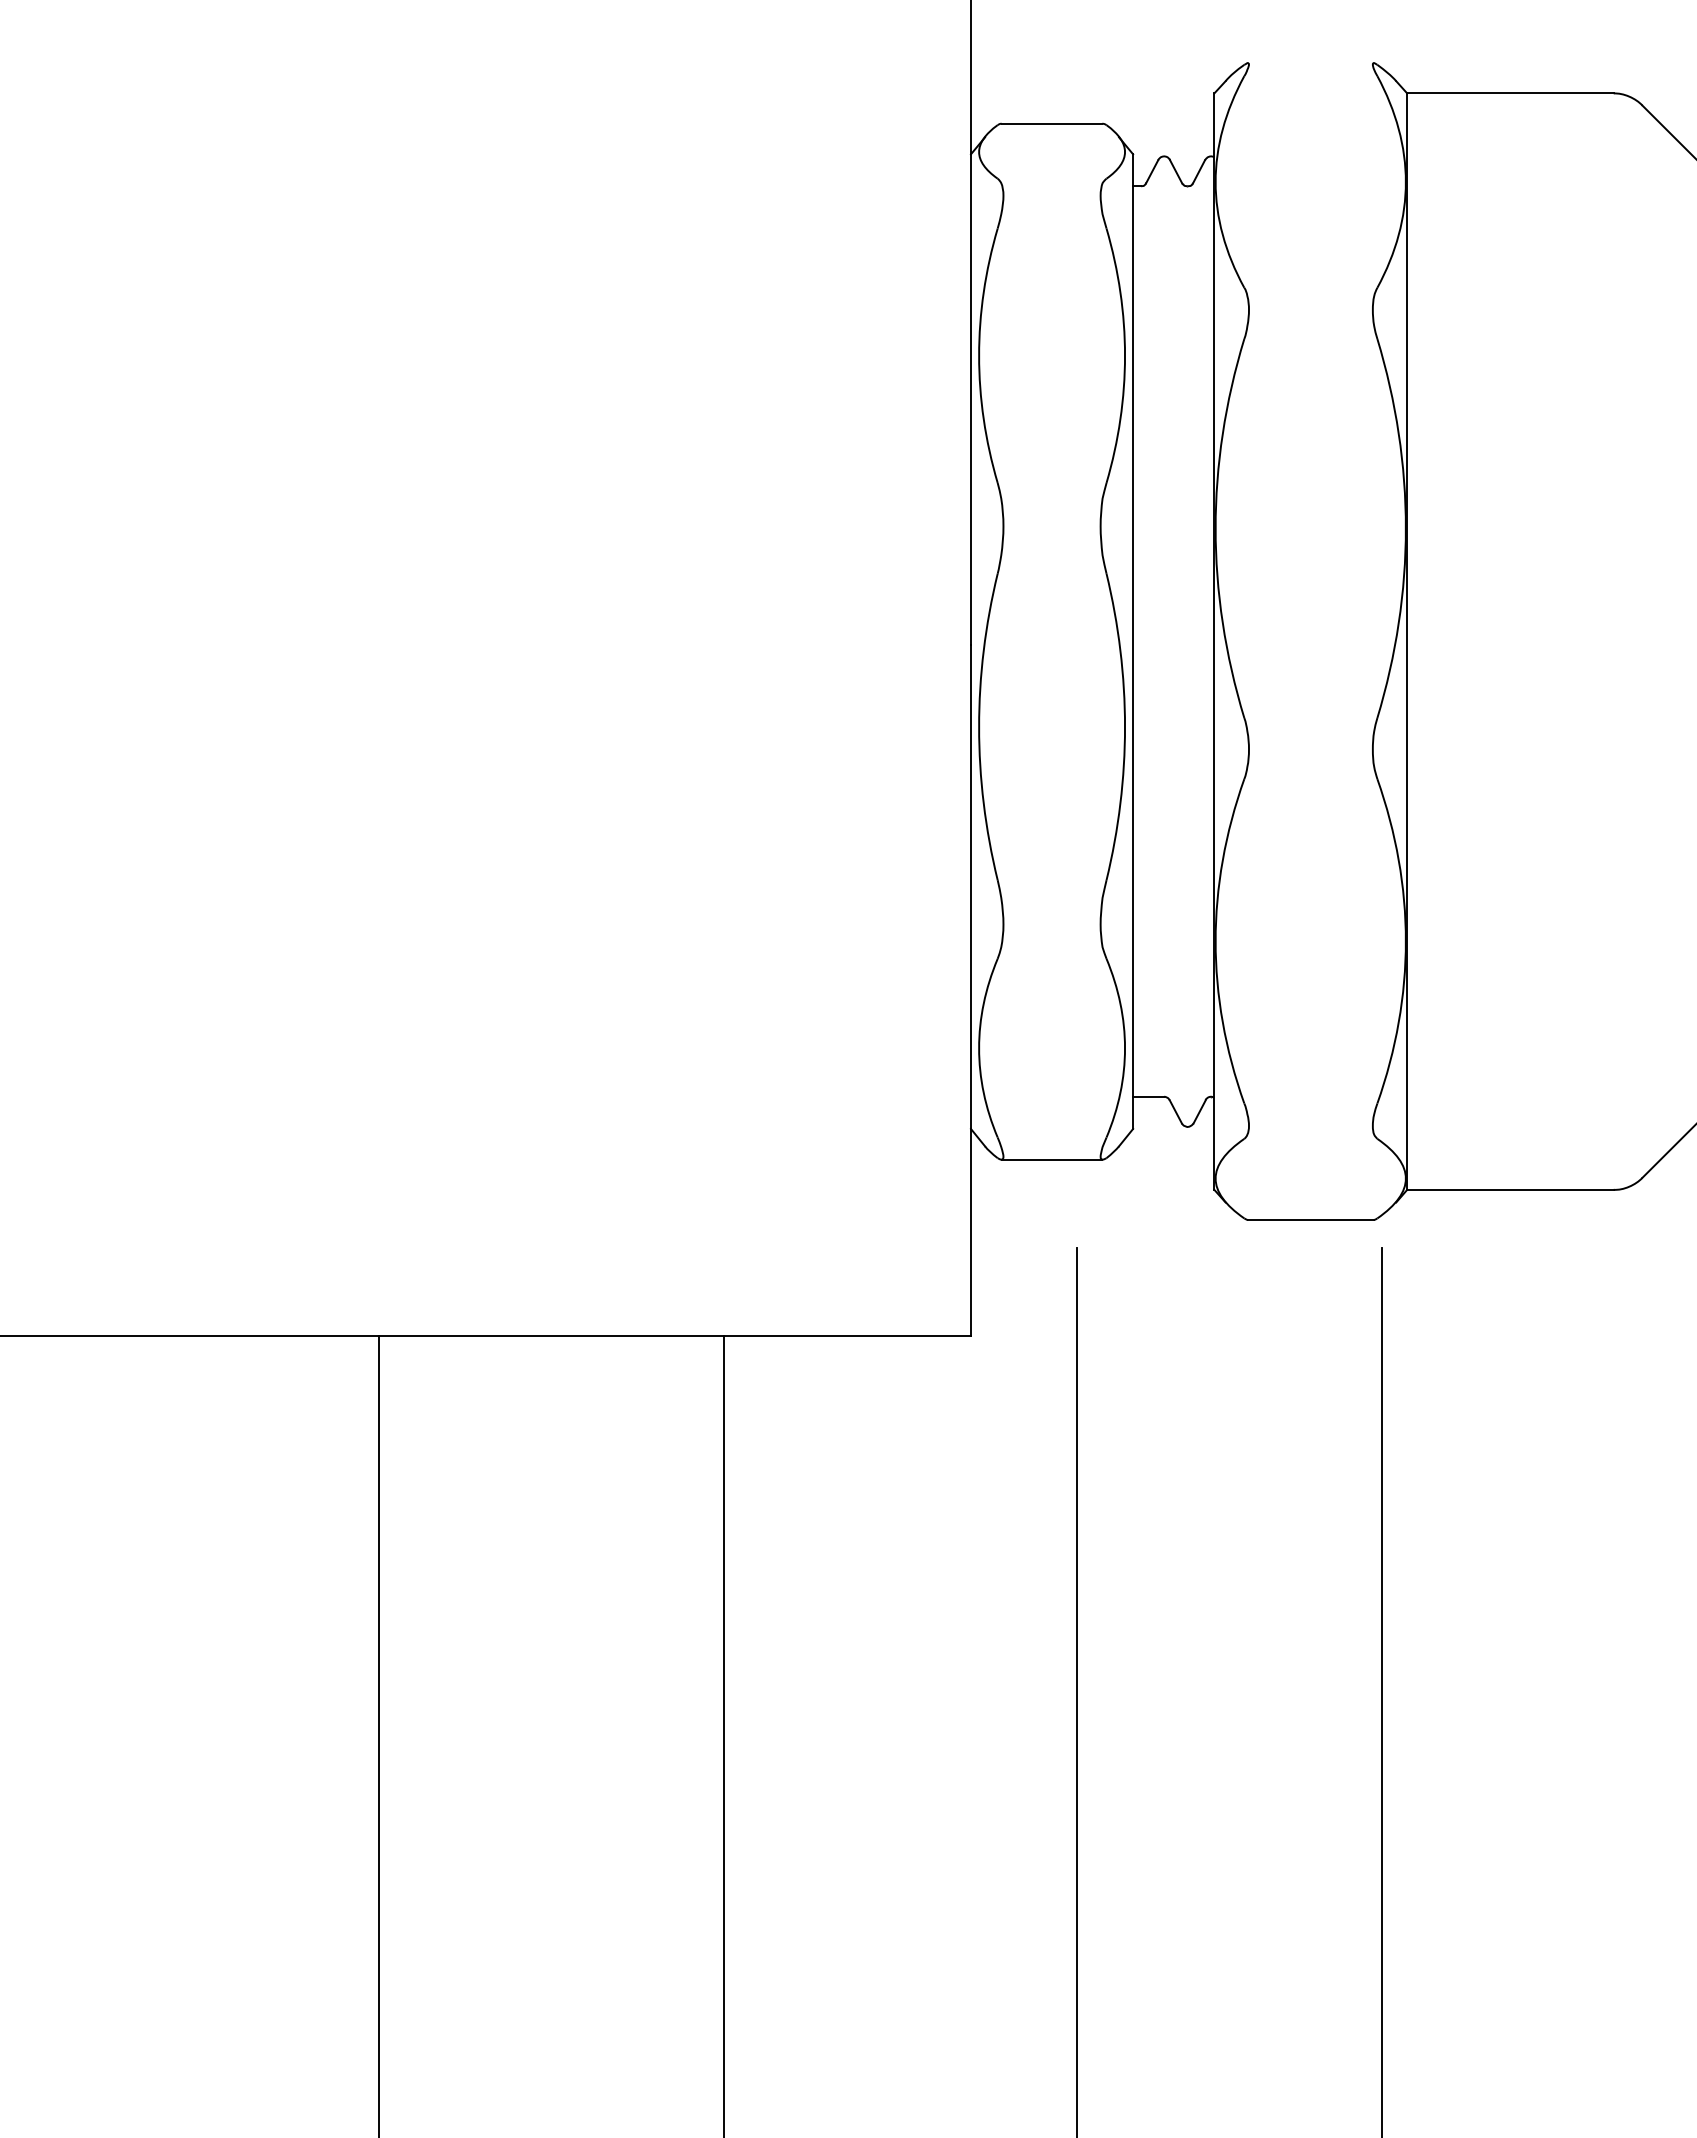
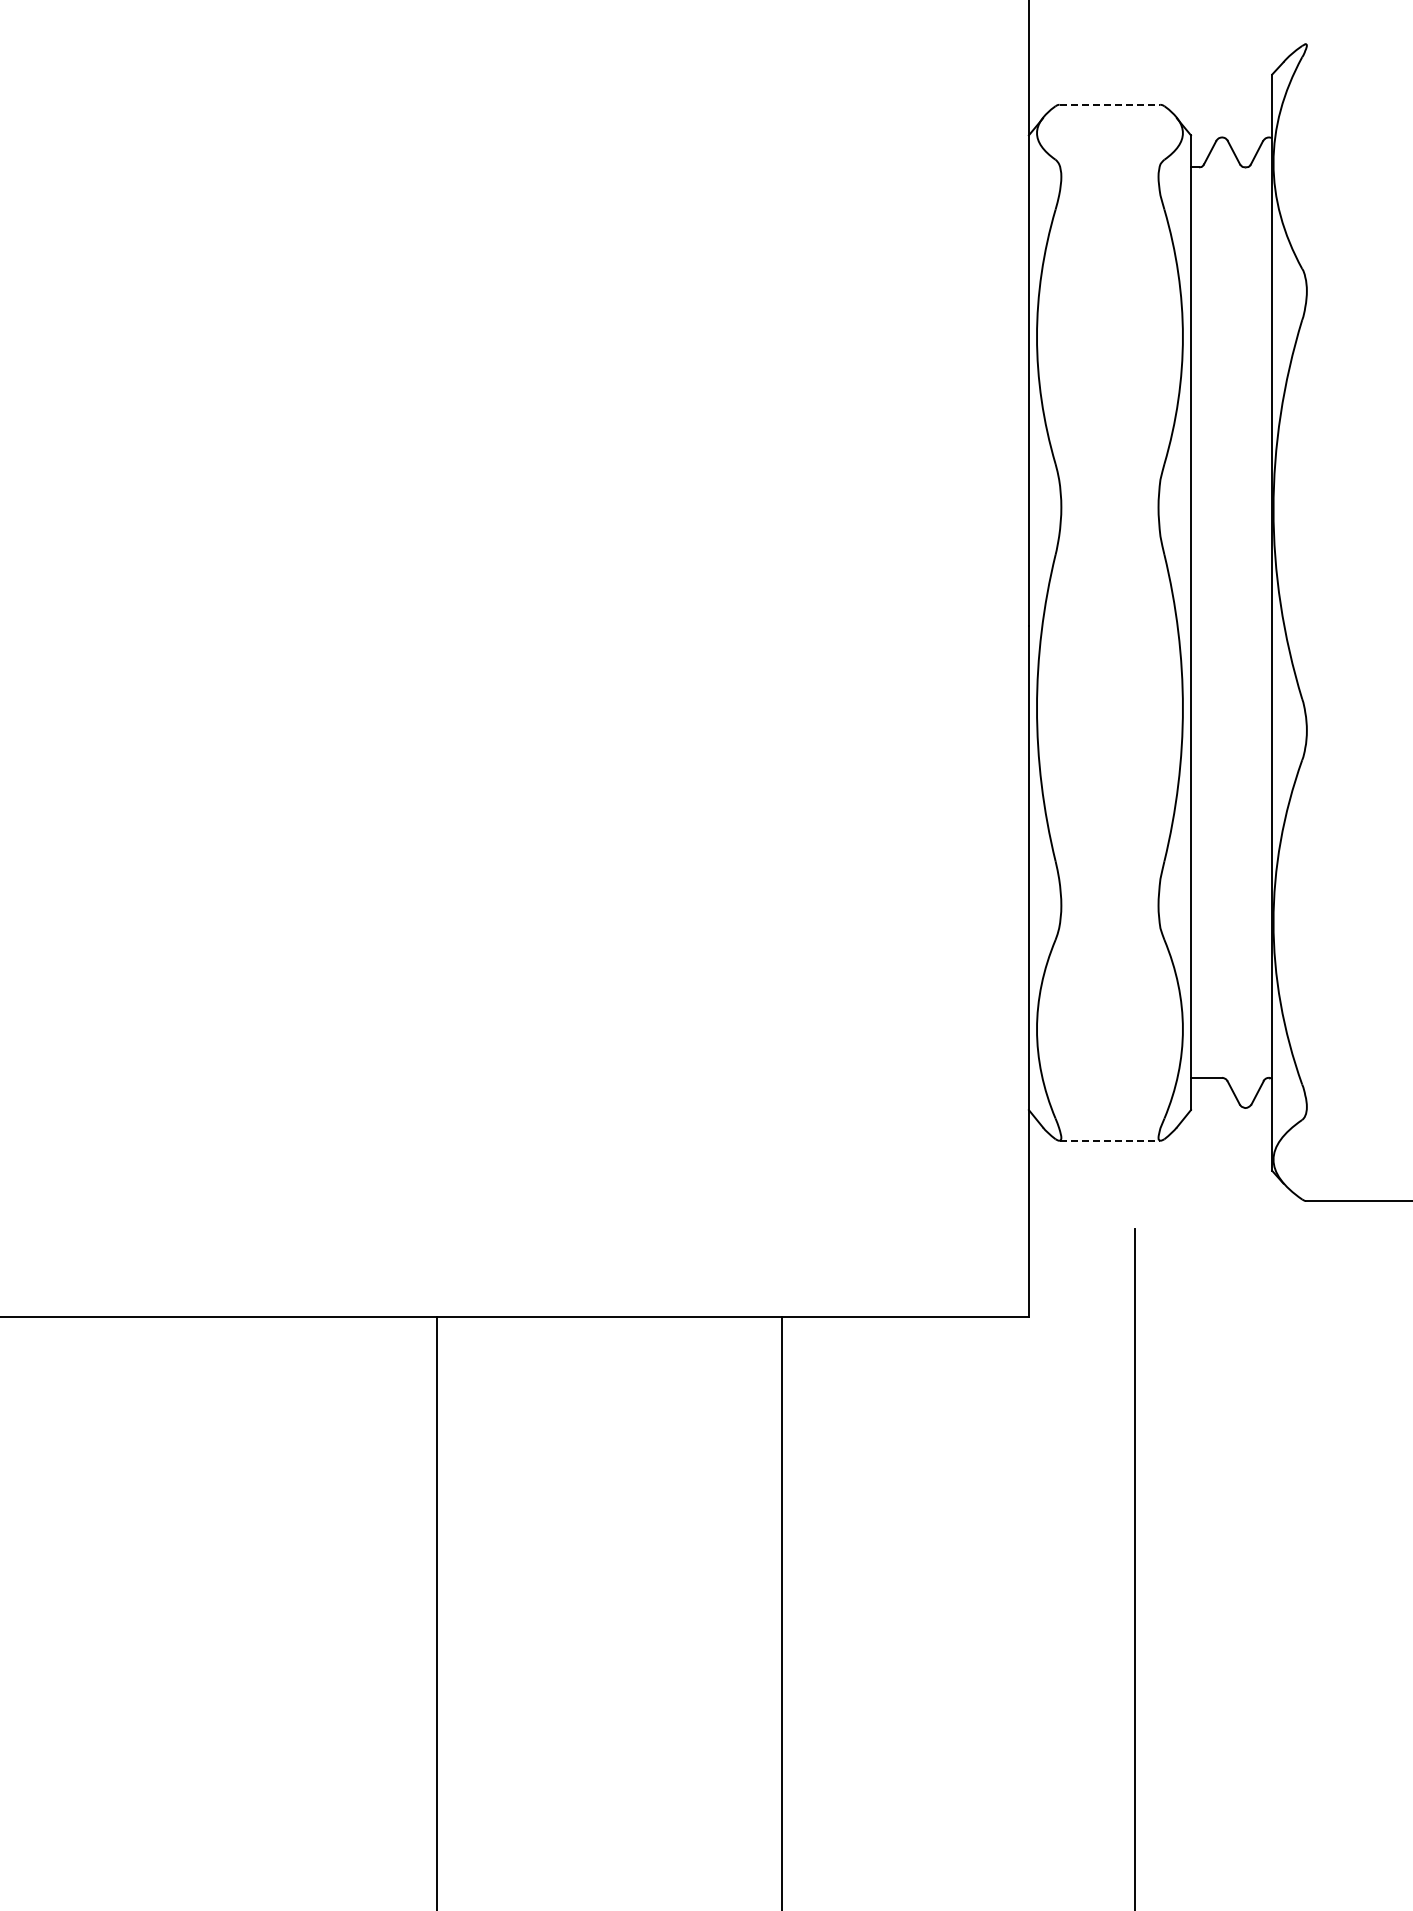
line: (1052, 123) -> (1110, 104), solid -> dashed
line: (1052, 1159) -> (1110, 1140), solid -> dashed

